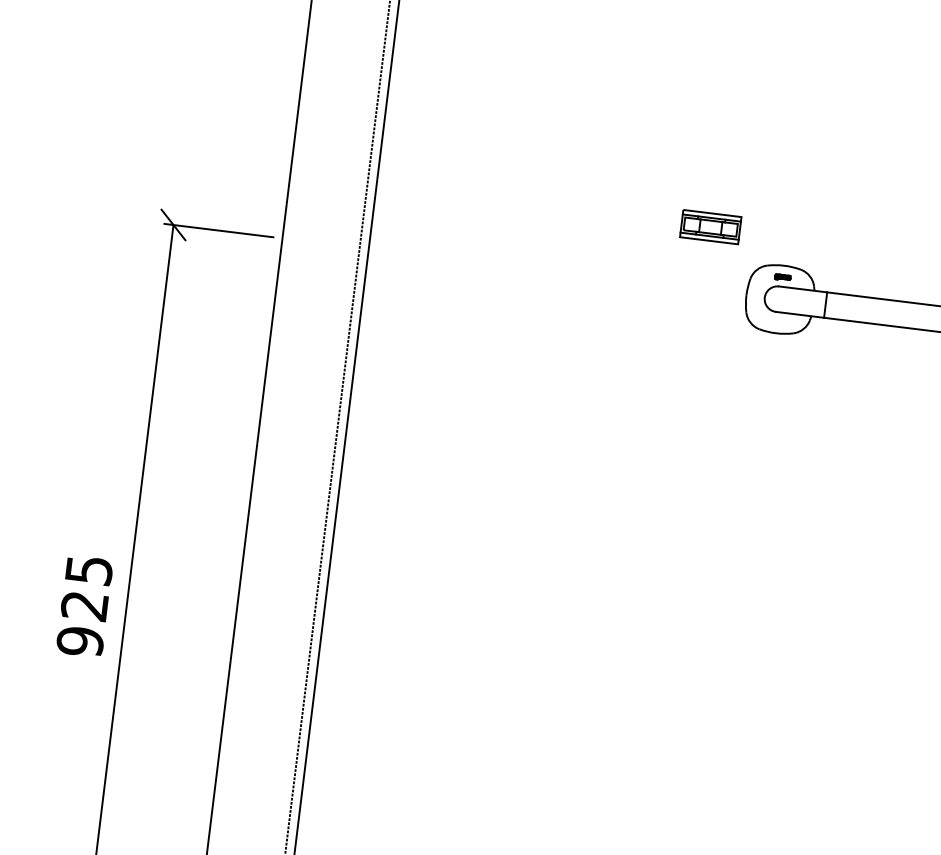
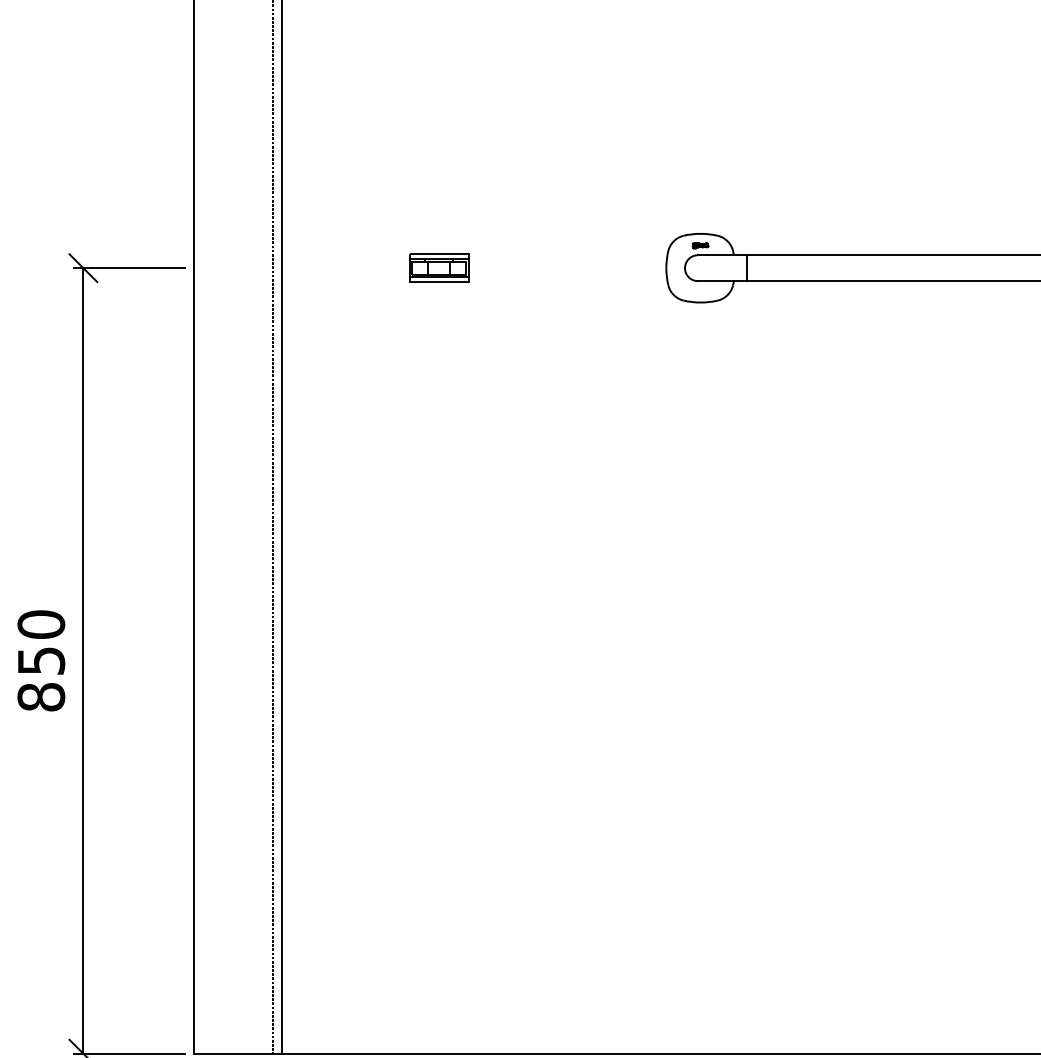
part: (711, 226) -> (439, 267), moved
text: (84, 605) -> (41, 660), 925 -> 850

